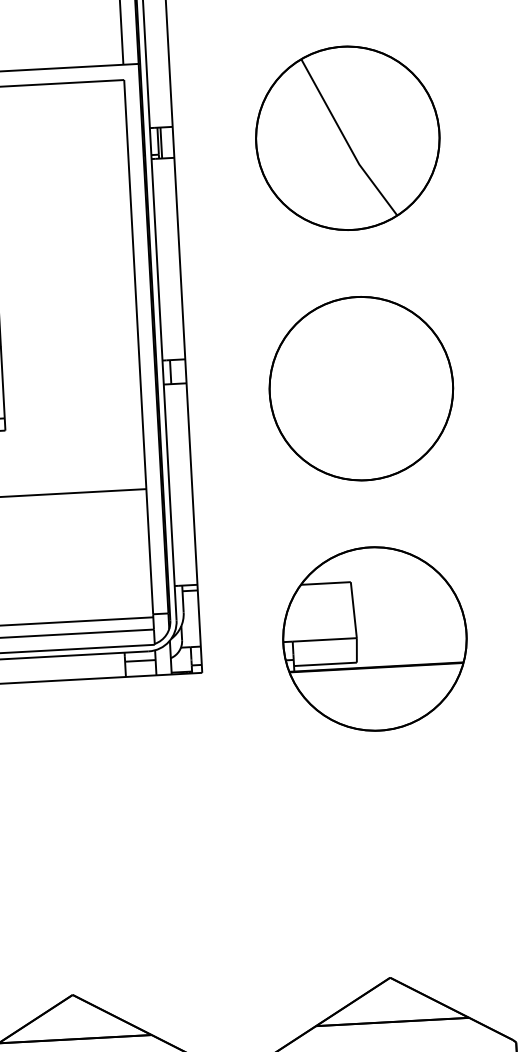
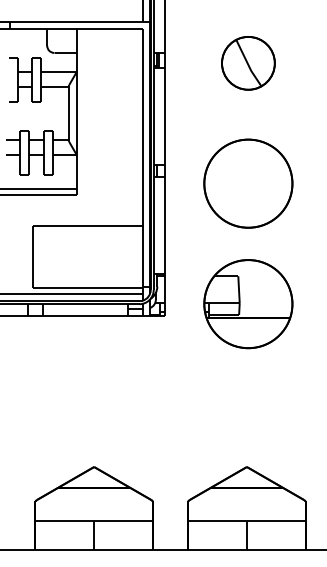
part: (348, 138) -> (248, 63), size x0.6

